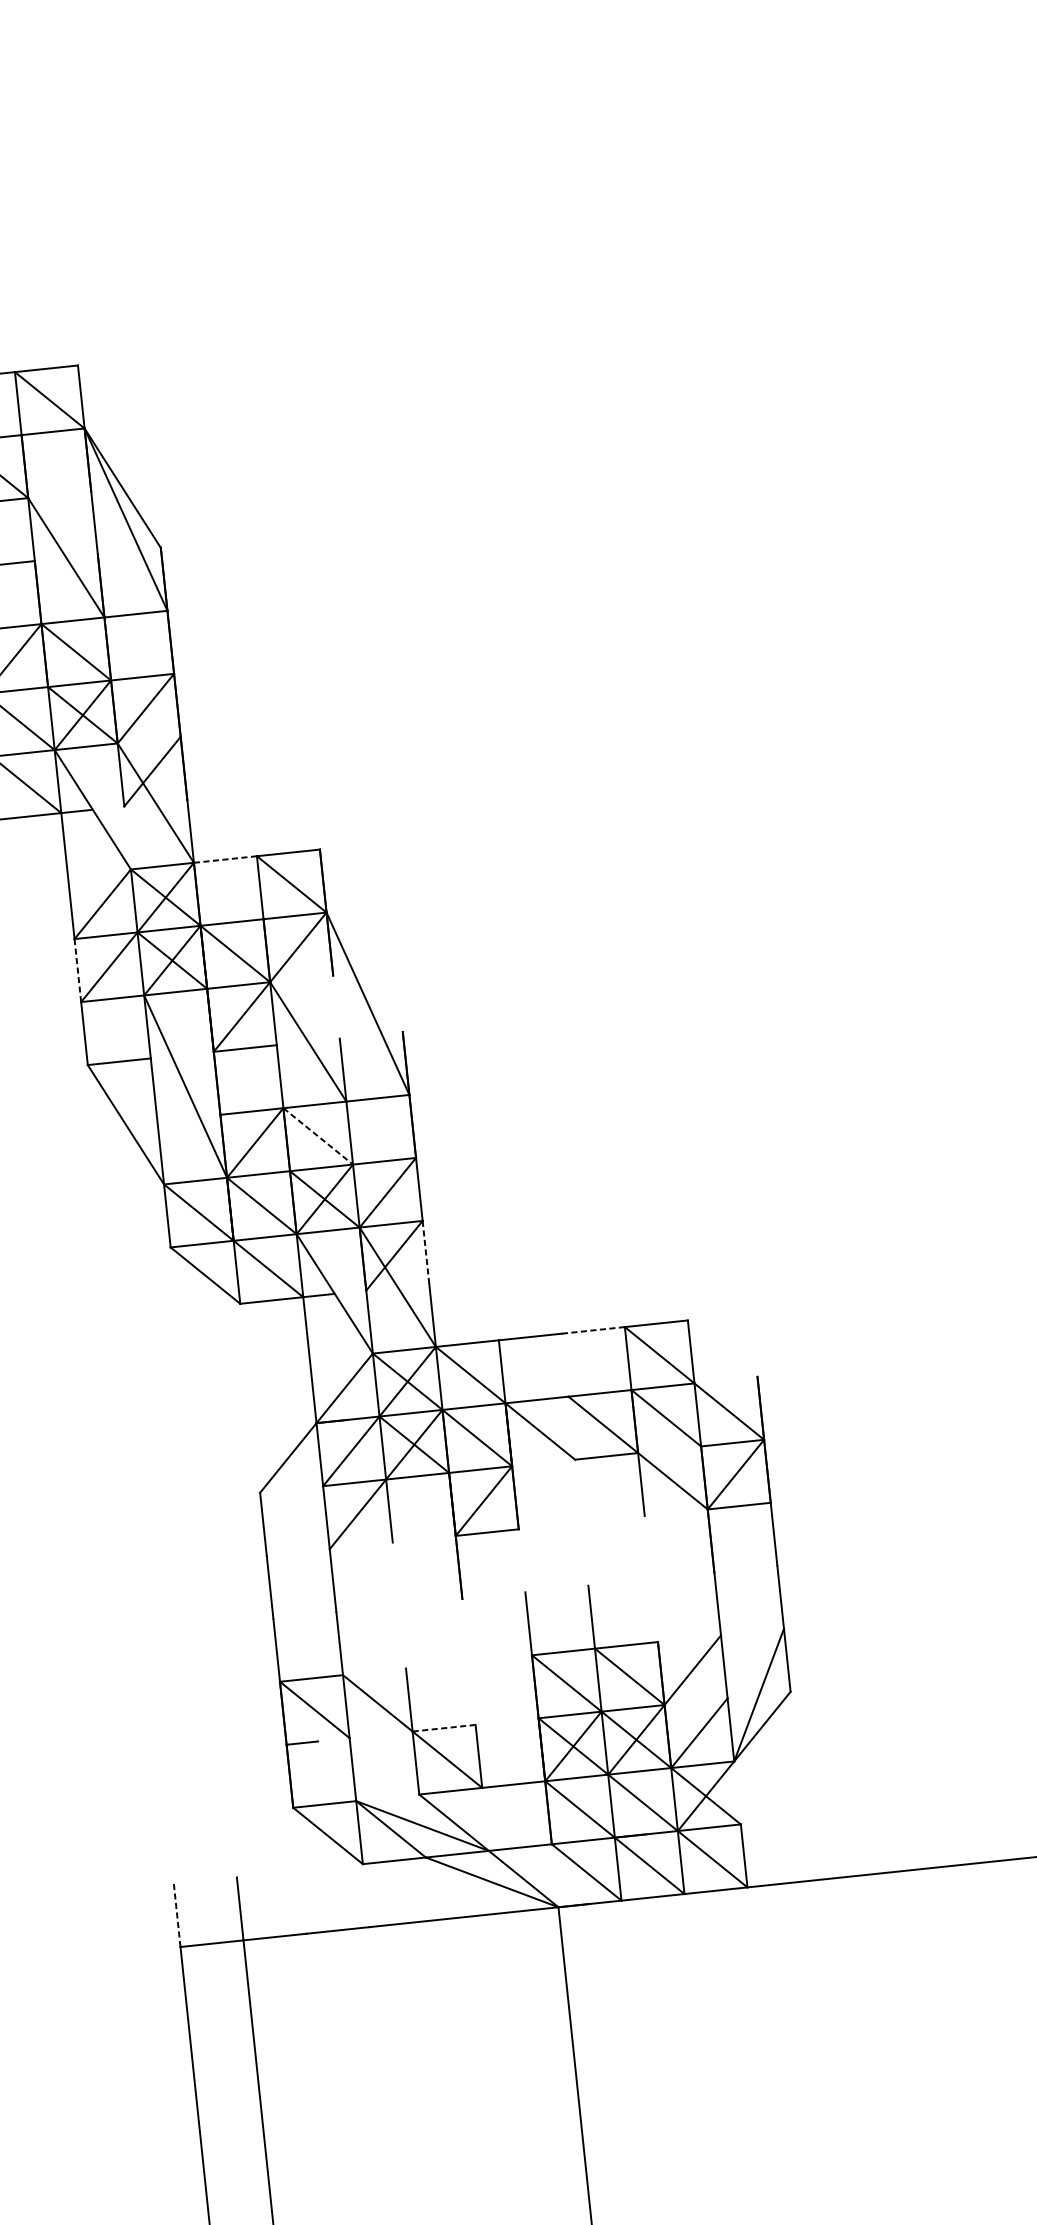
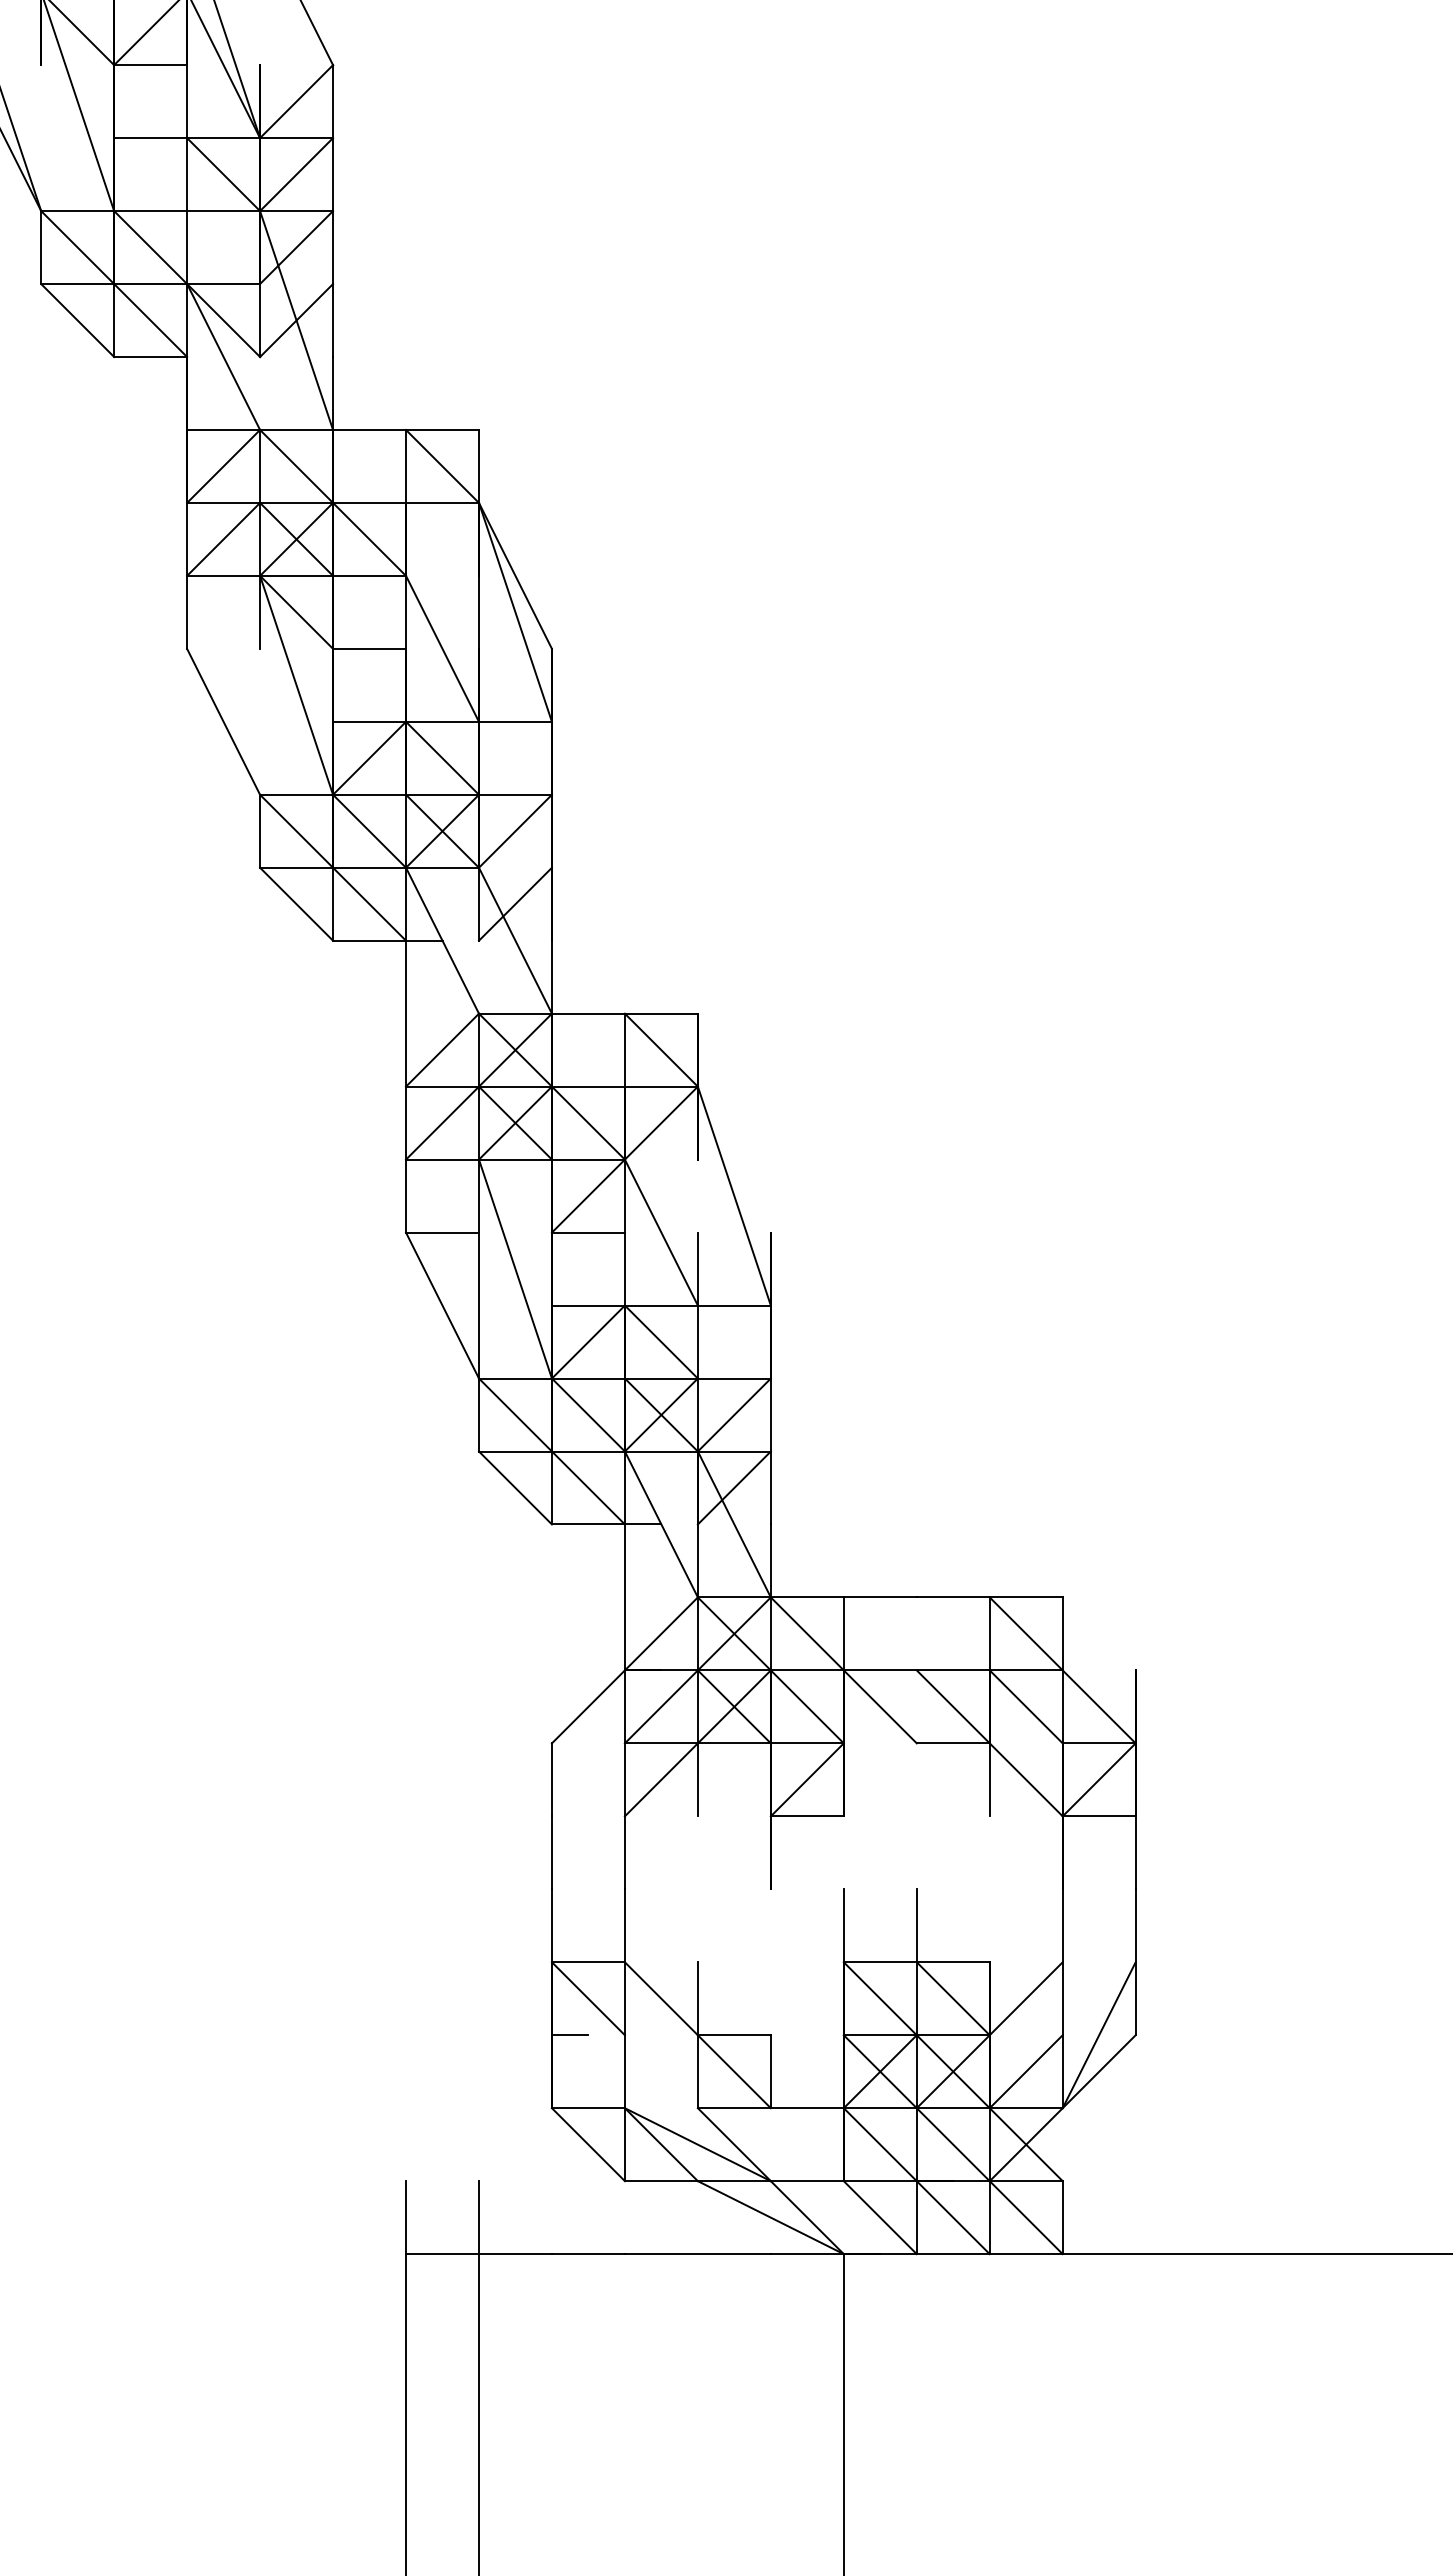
line: (224, 859) -> (587, 1013), dashed -> solid
line: (78, 969) -> (406, 1122), dashed -> solid
line: (318, 1136) -> (661, 1342), dashed -> solid
line: (425, 1252) -> (770, 1487), dashed -> solid
line: (593, 1330) -> (953, 1597), dashed -> solid
line: (444, 1728) -> (734, 2035), dashed -> solid
line: (177, 1916) -> (406, 2218), dashed -> solid

